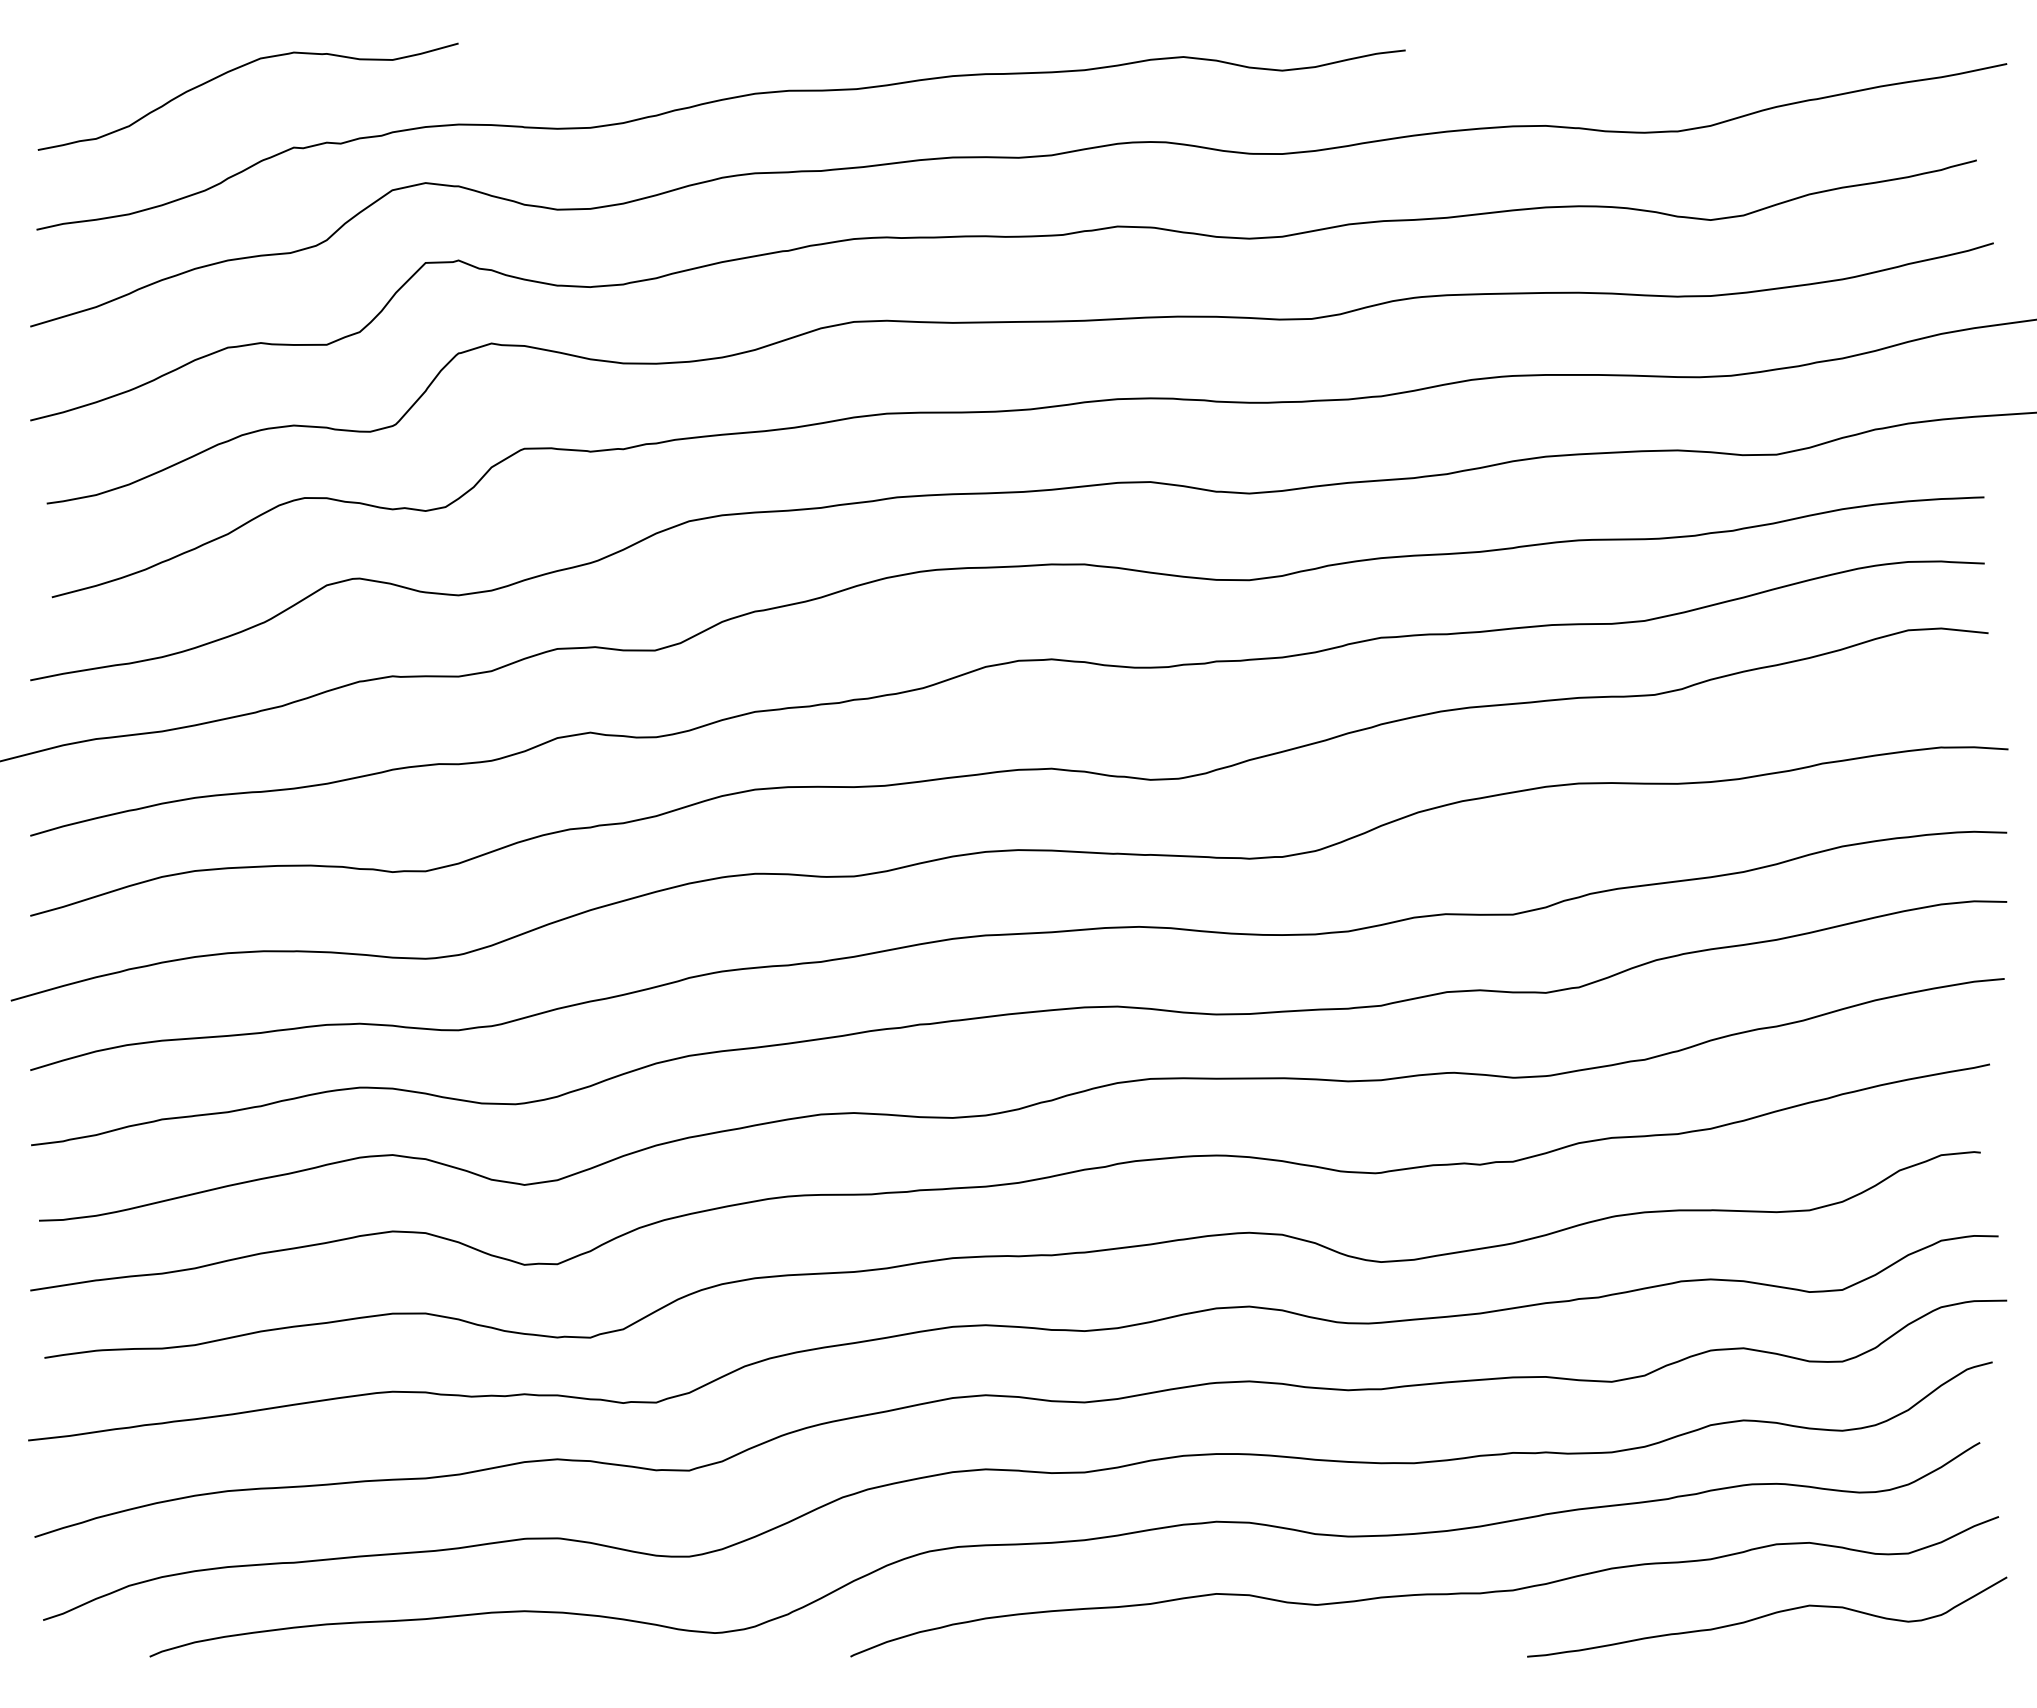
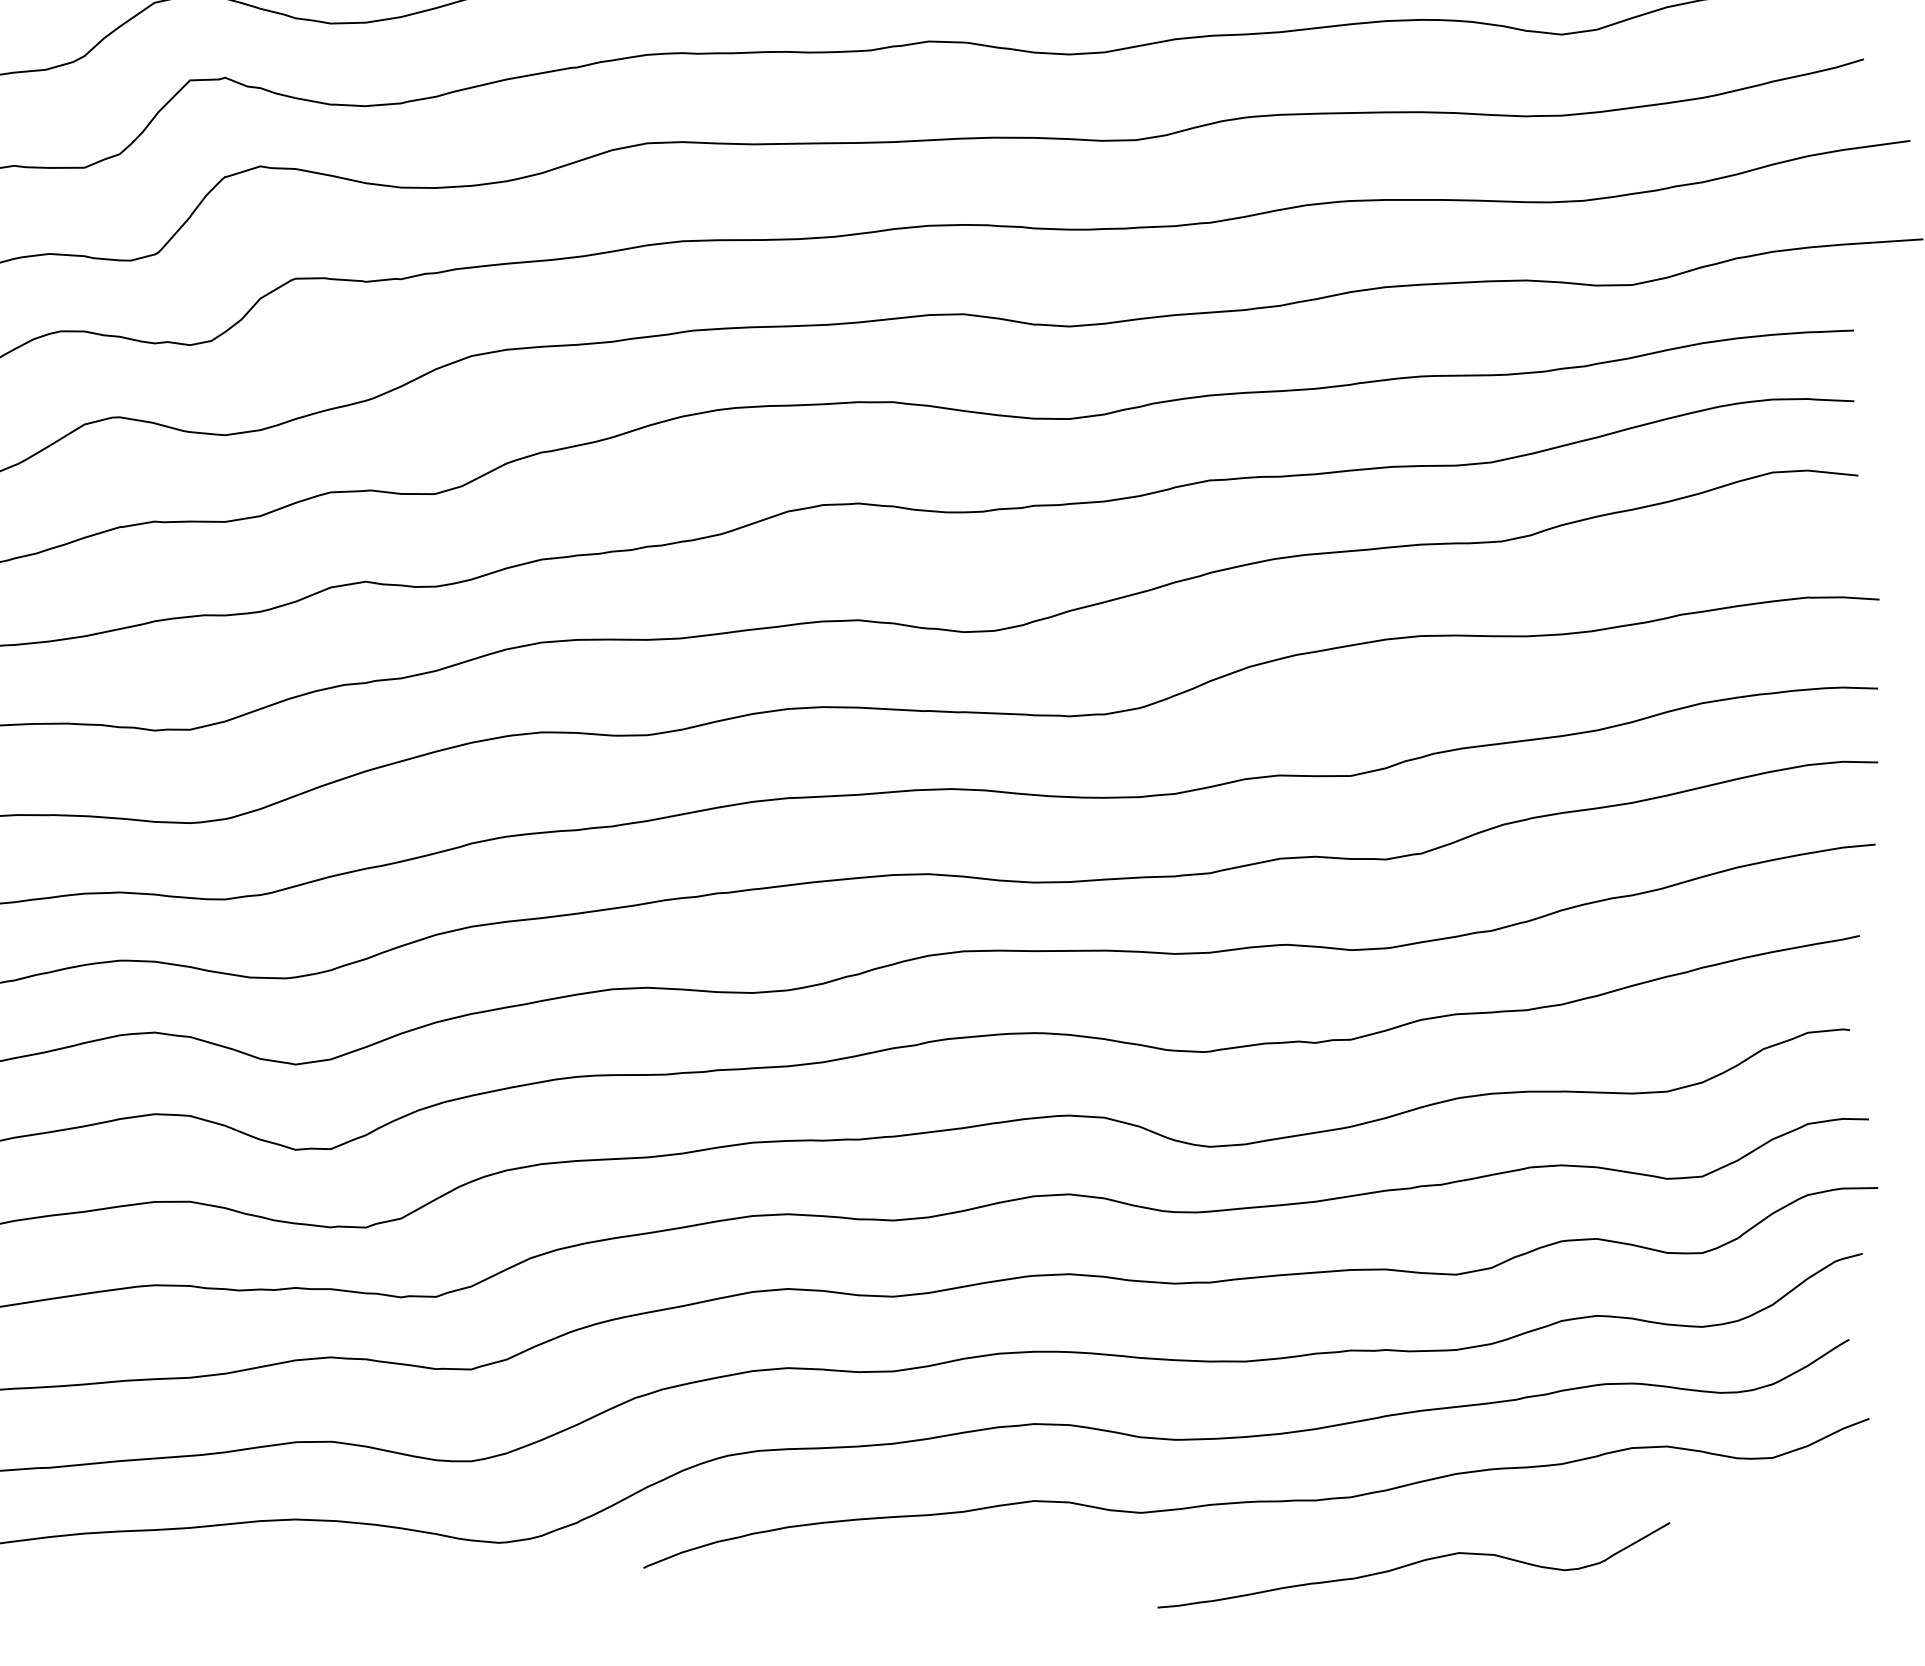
curve: (1767, 1616) -> (1414, 1564), moved

